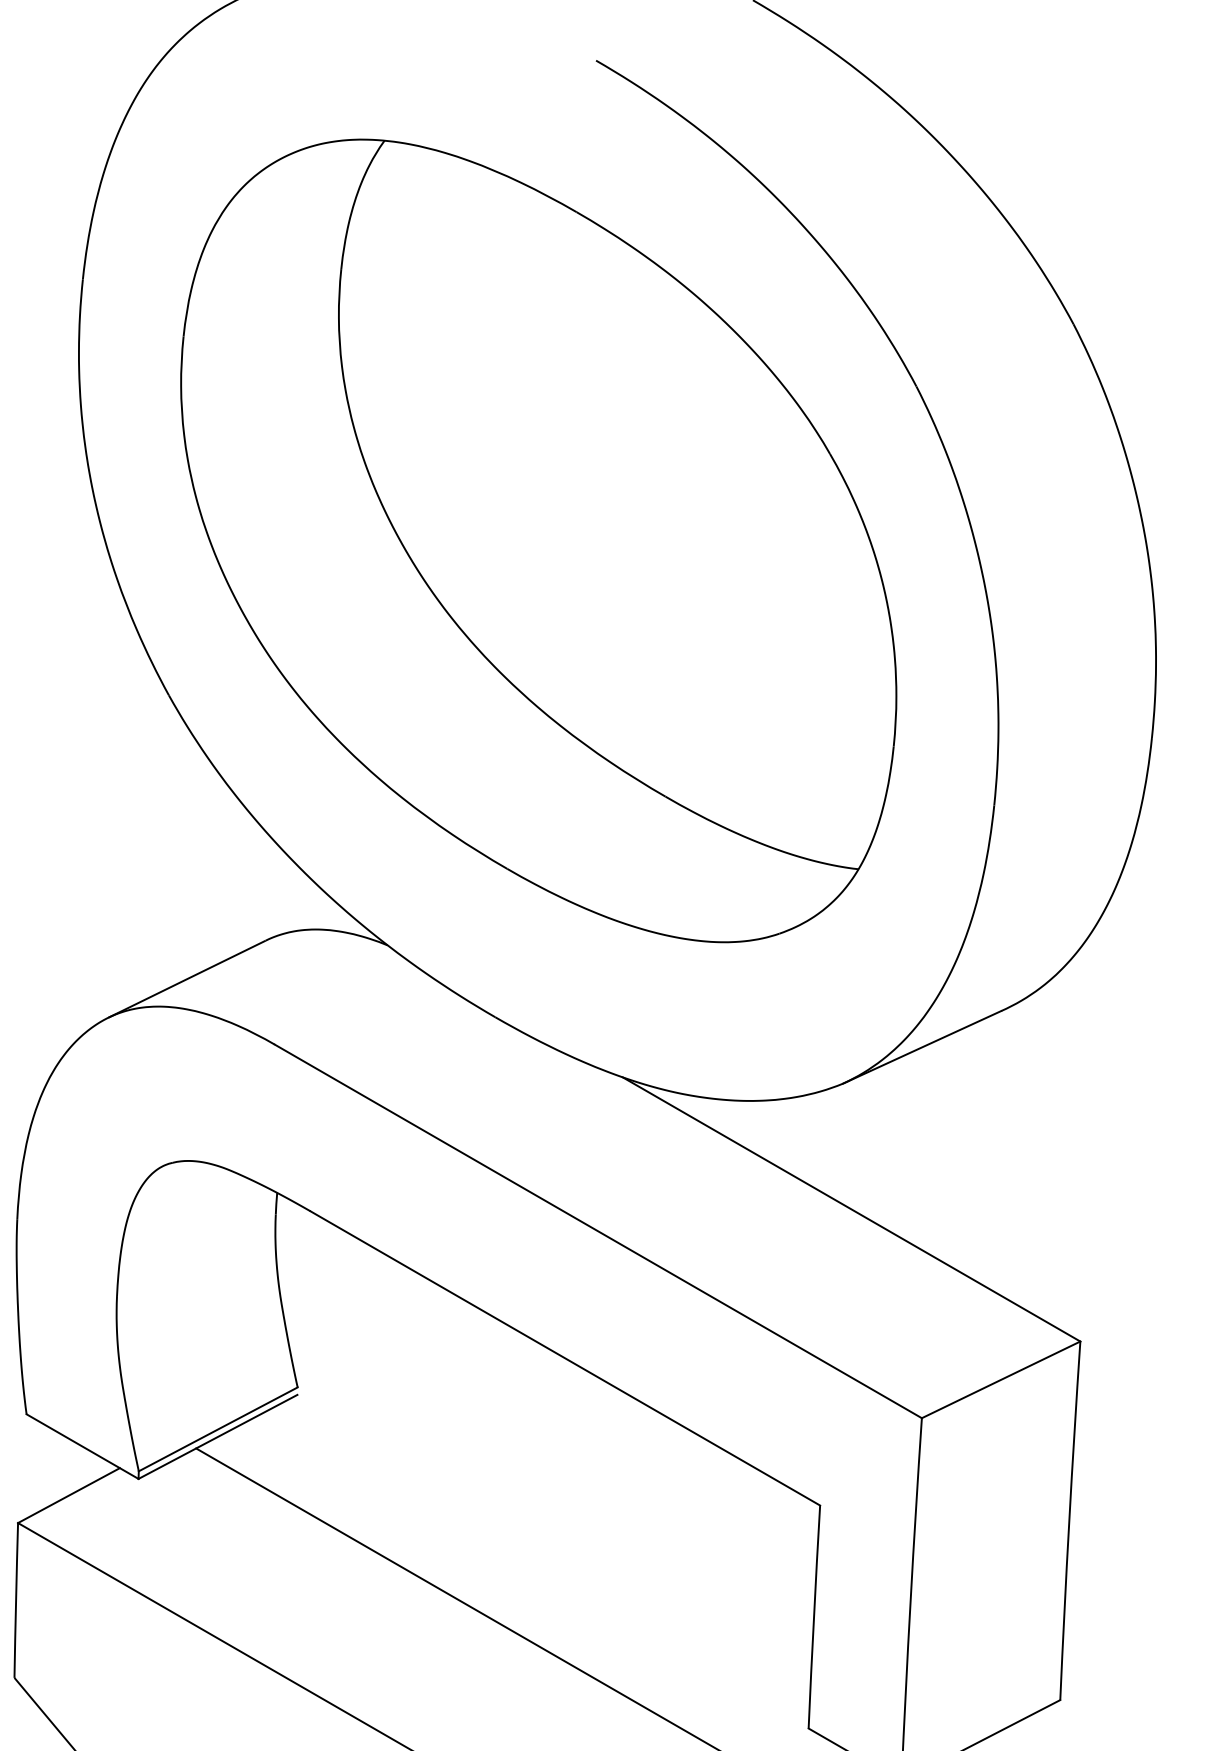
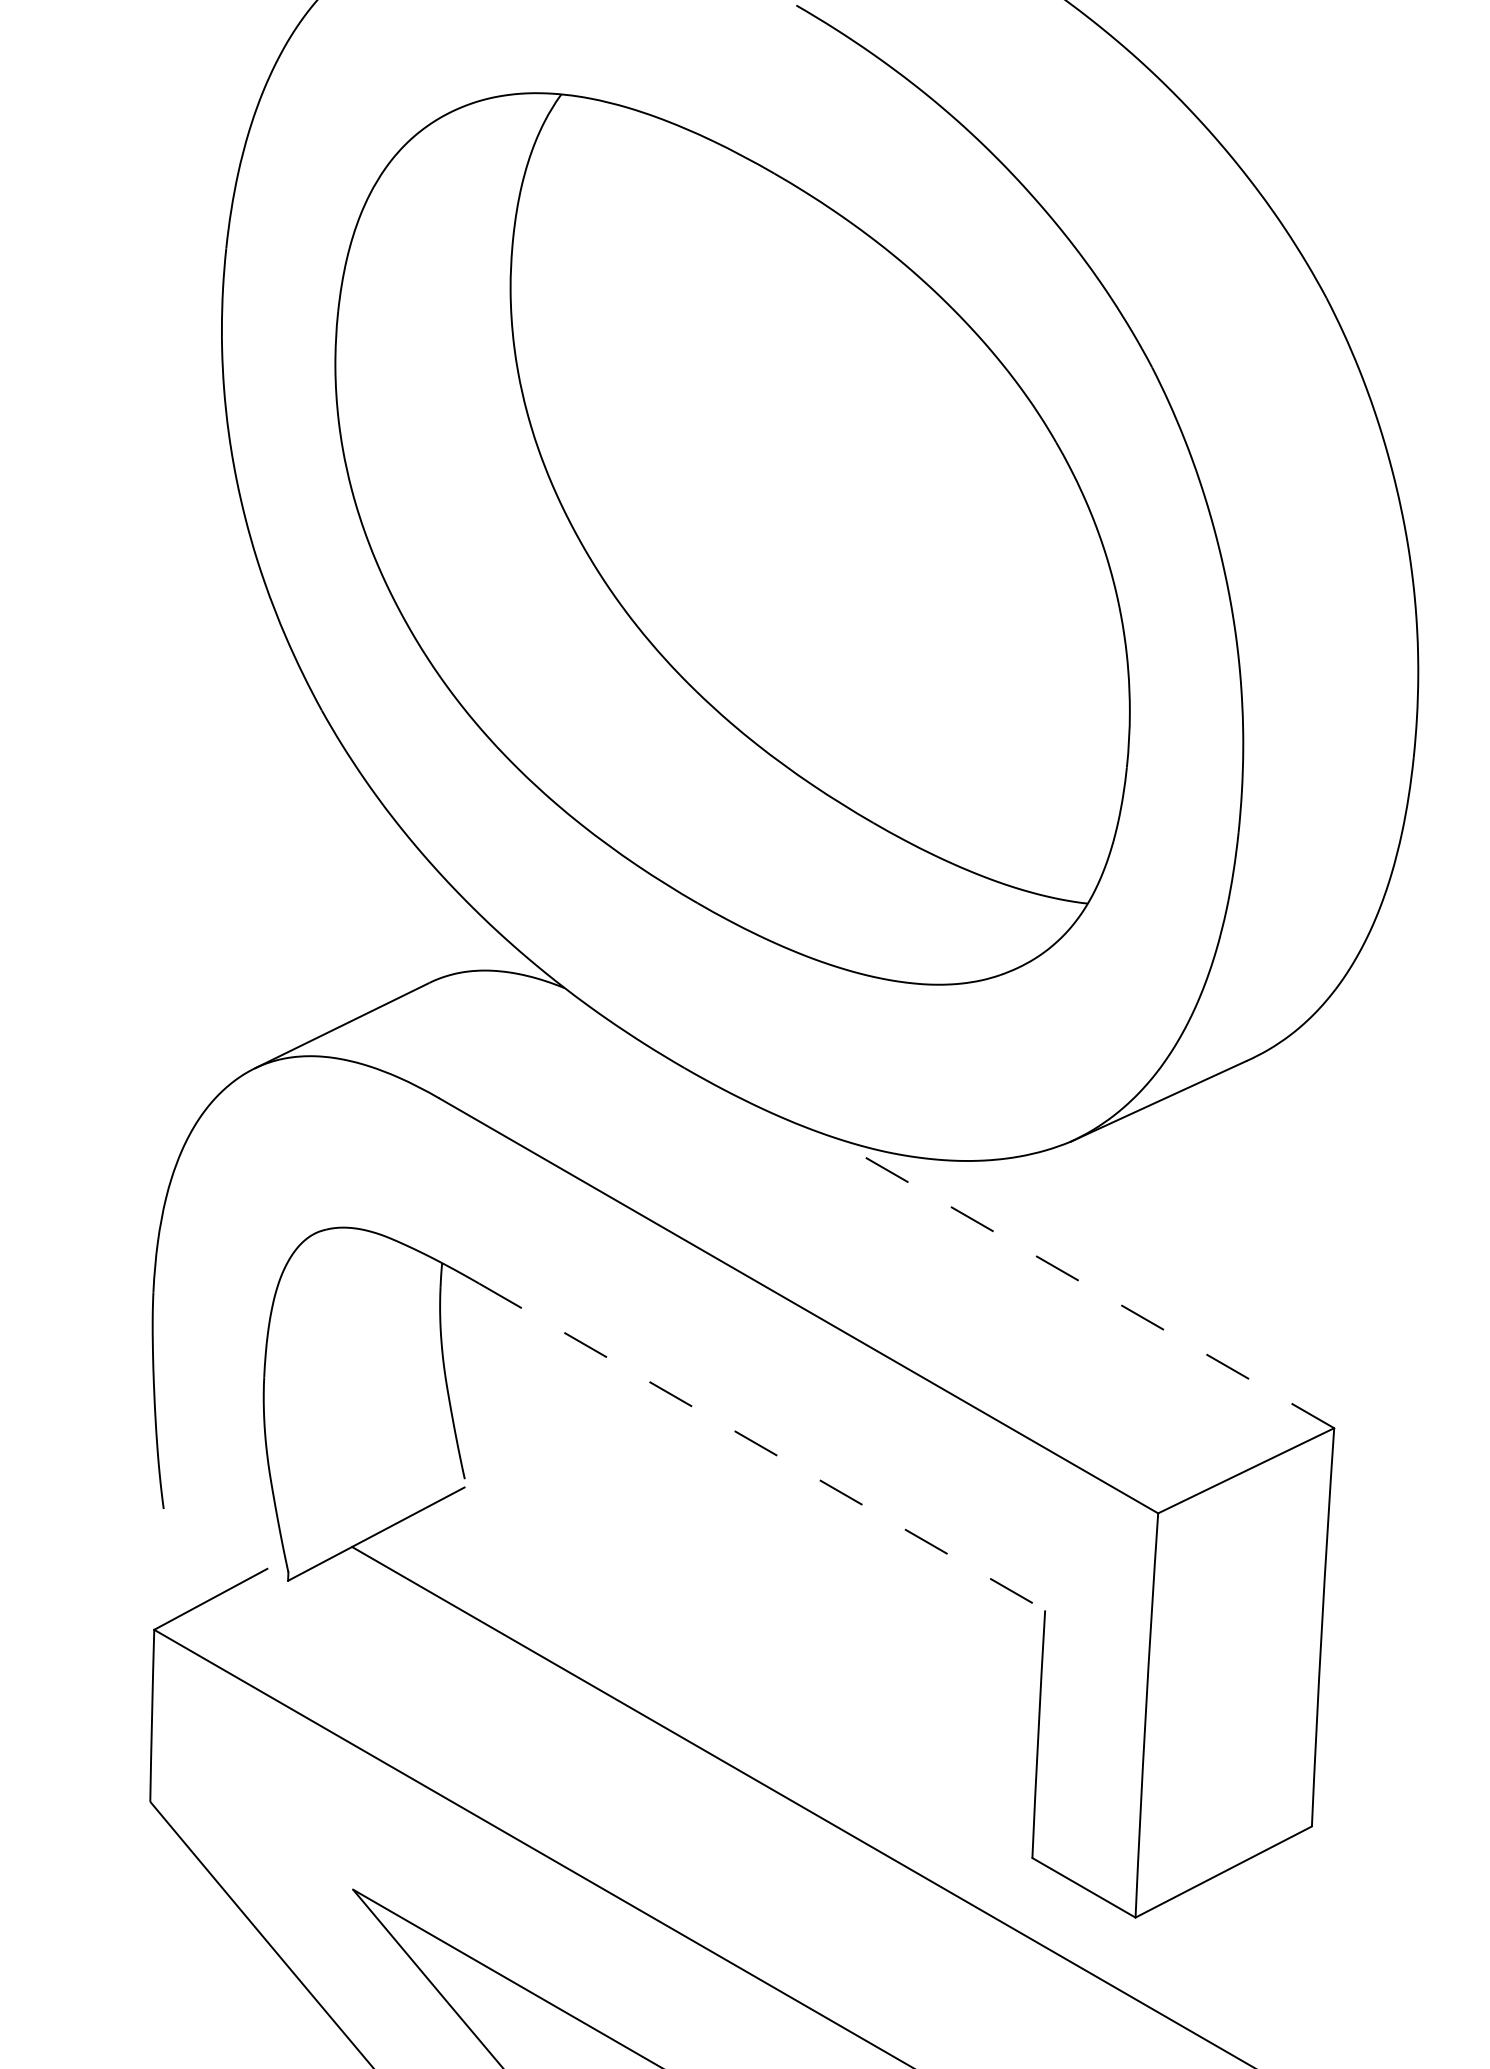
line: (851, 1209) -> (1079, 1281), solid -> dashed
line: (565, 1357) -> (762, 1446), solid -> dashed
line: (218, 1429) -> (376, 1525), removed
line: (82, 1446) -> (225, 1544), removed

